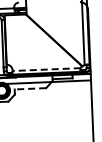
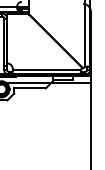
line: (46, 69) -> (46, 69), dashed -> solid
line: (30, 88) -> (30, 88), dashed -> solid

